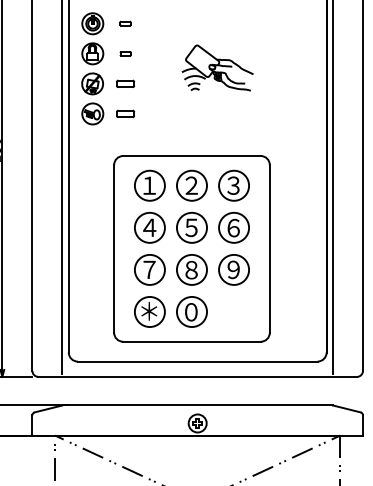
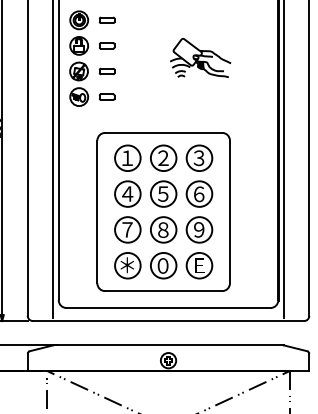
part: (124, 22) -> (106, 19), size x1.67
part: (126, 53) -> (107, 45), size x1.67
part: (217, 67) -> (200, 57), moved
part: (234, 311) -> (199, 265), added

